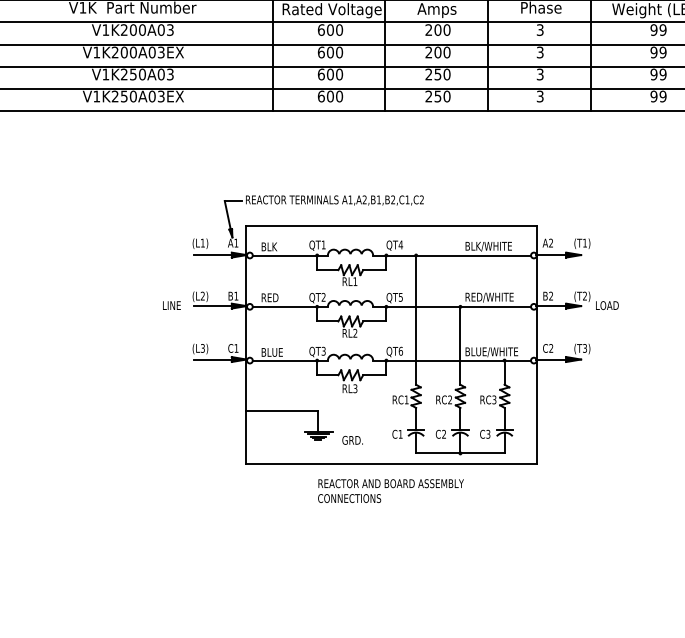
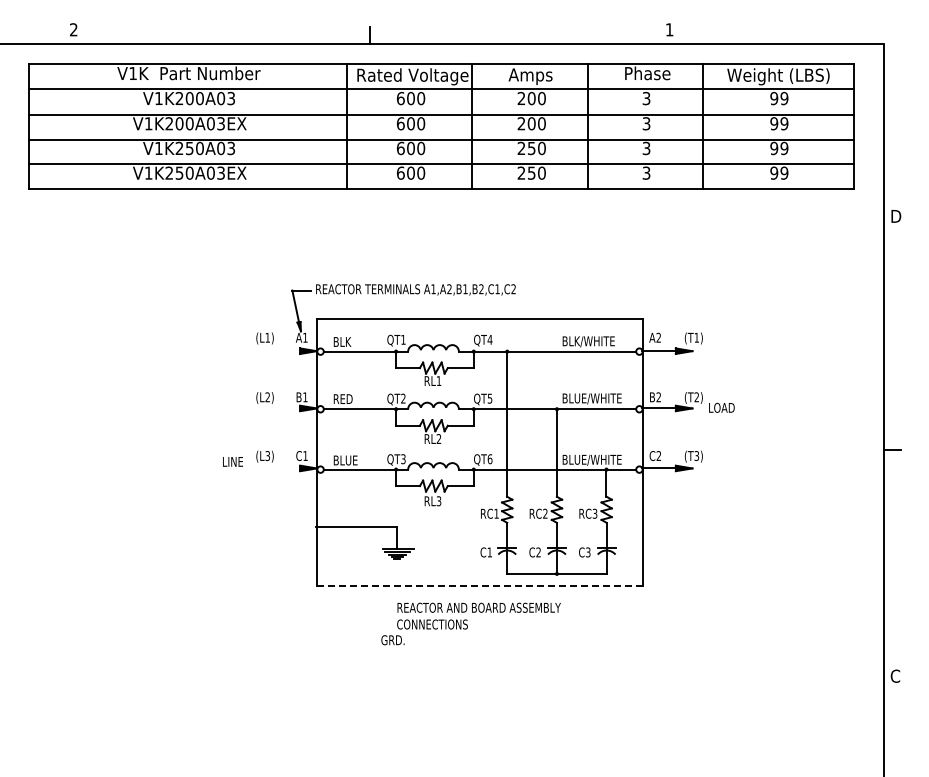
line: (212, 255) -> (278, 351), removed
text: (492, 297) -> (592, 398), RED/WHITE -> BLUE/WHITE
text: (171, 305) -> (232, 461), moved
line: (212, 306) -> (278, 408), removed
line: (212, 359) -> (278, 468), removed
text: (352, 440) -> (392, 640), moved
line: (391, 464) -> (479, 586), solid -> dashed

